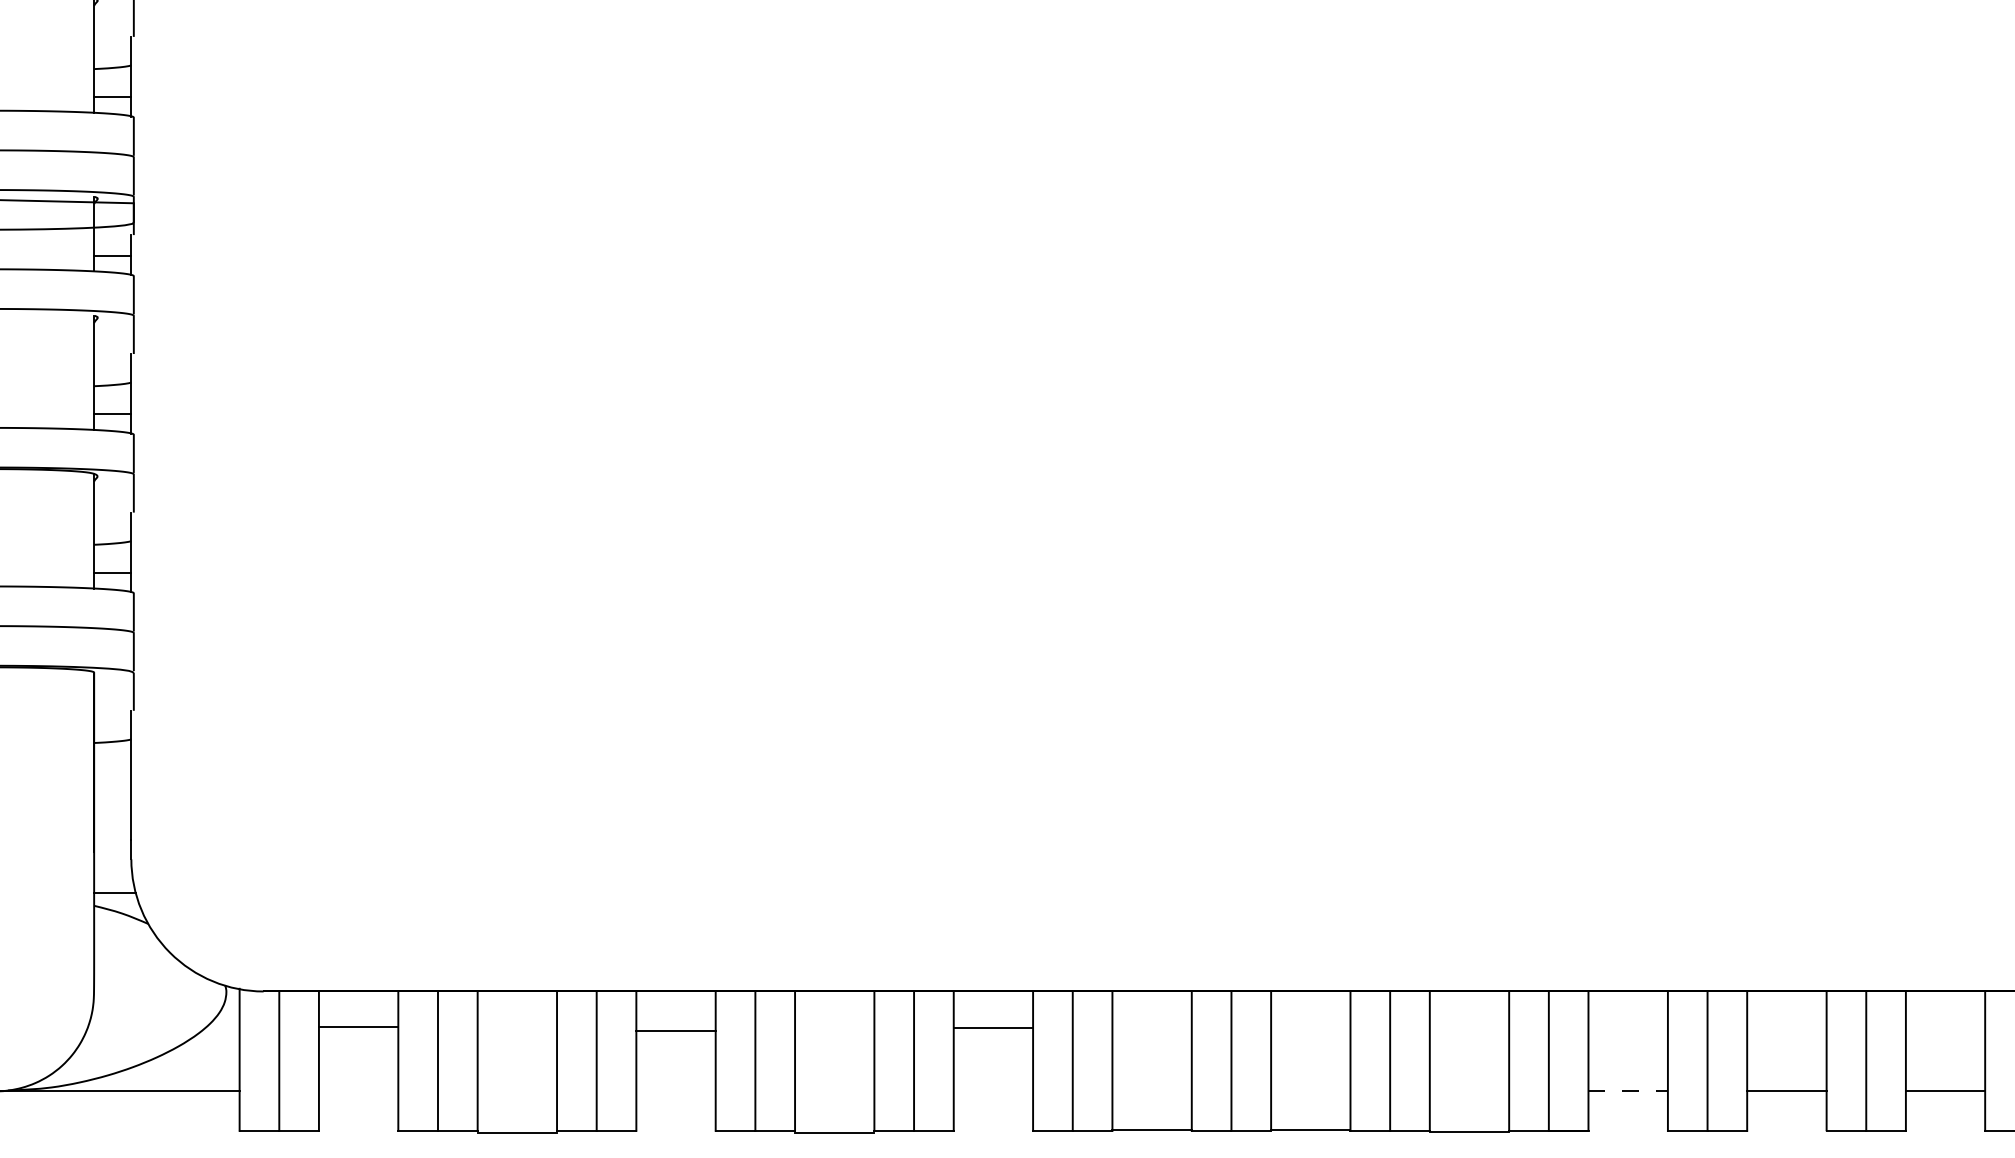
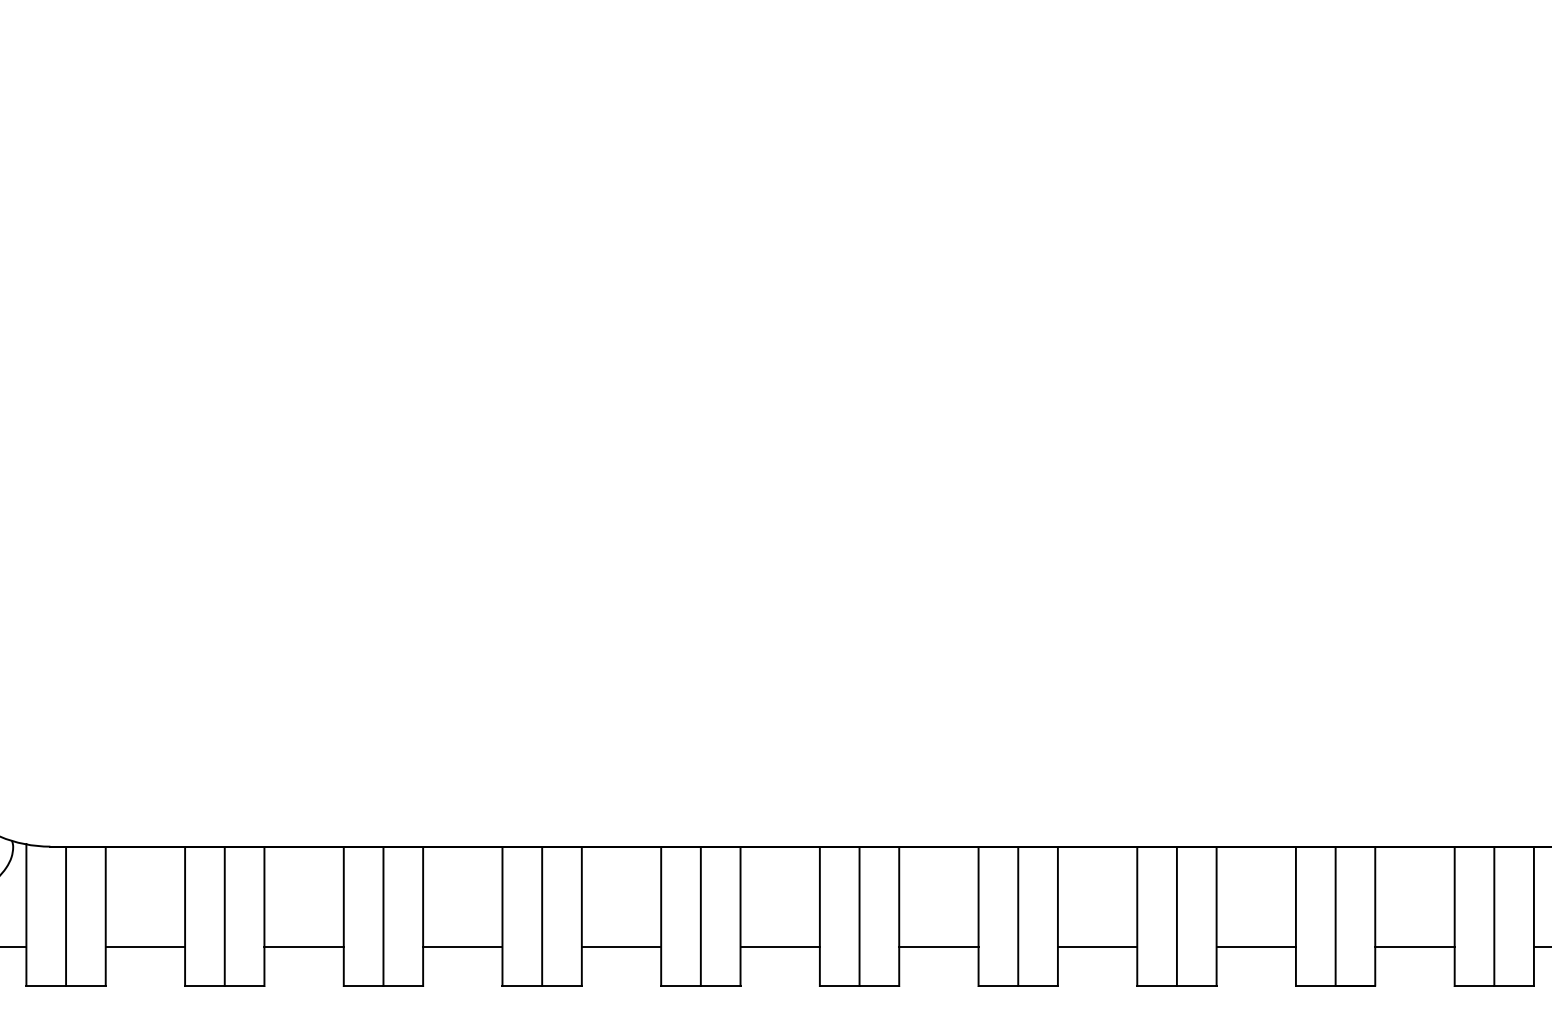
line: (358, 1027) -> (145, 946), moved
line: (993, 1028) -> (780, 946), moved
line: (675, 1031) -> (462, 946), moved
line: (1628, 1091) -> (1415, 946), dashed -> solid
line: (1151, 1130) -> (938, 946), moved
line: (1310, 1130) -> (1097, 946), moved
line: (1469, 1132) -> (1256, 946), moved
line: (517, 1133) -> (304, 946), moved
line: (834, 1133) -> (621, 946), moved

